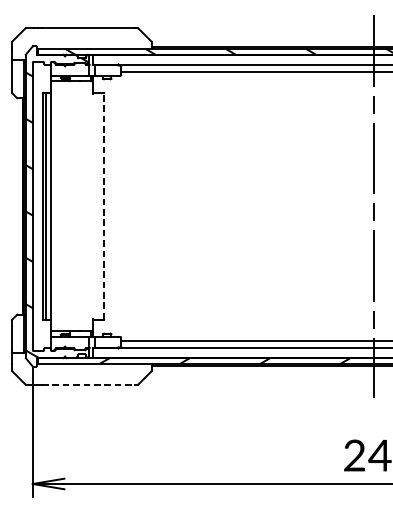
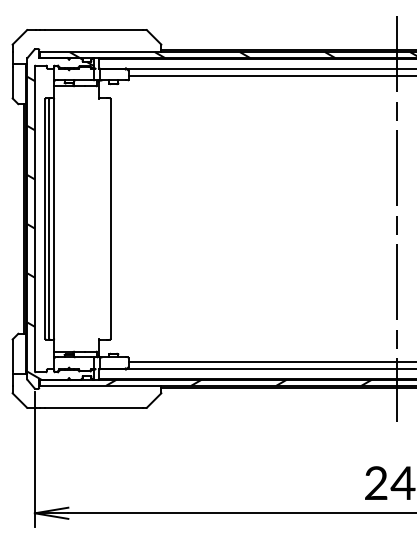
line: (104, 206) -> (110, 218), dashed -> solid
line: (89, 385) -> (94, 408), dashed -> solid

